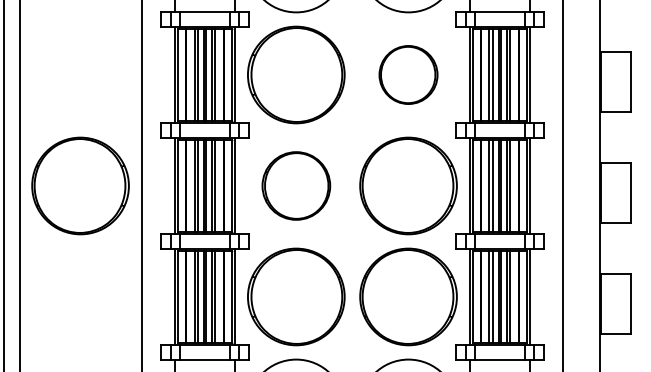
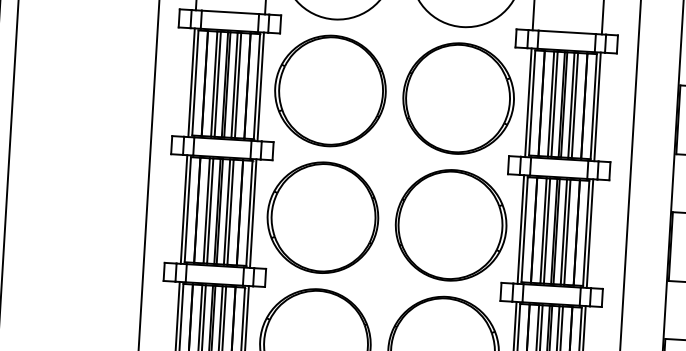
part: (408, 74) -> (458, 98), size x1.67
part: (80, 185) -> (76, 202), removed
part: (296, 185) -> (323, 217), size x1.43

